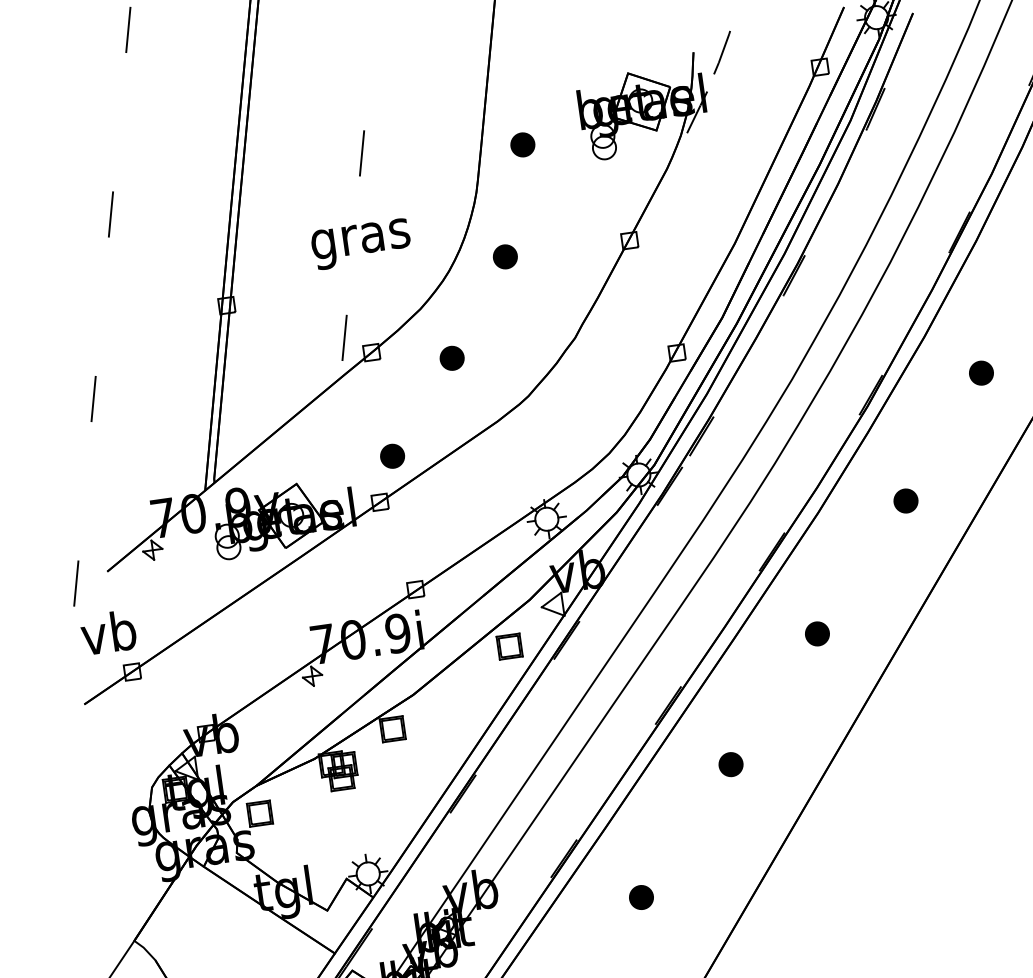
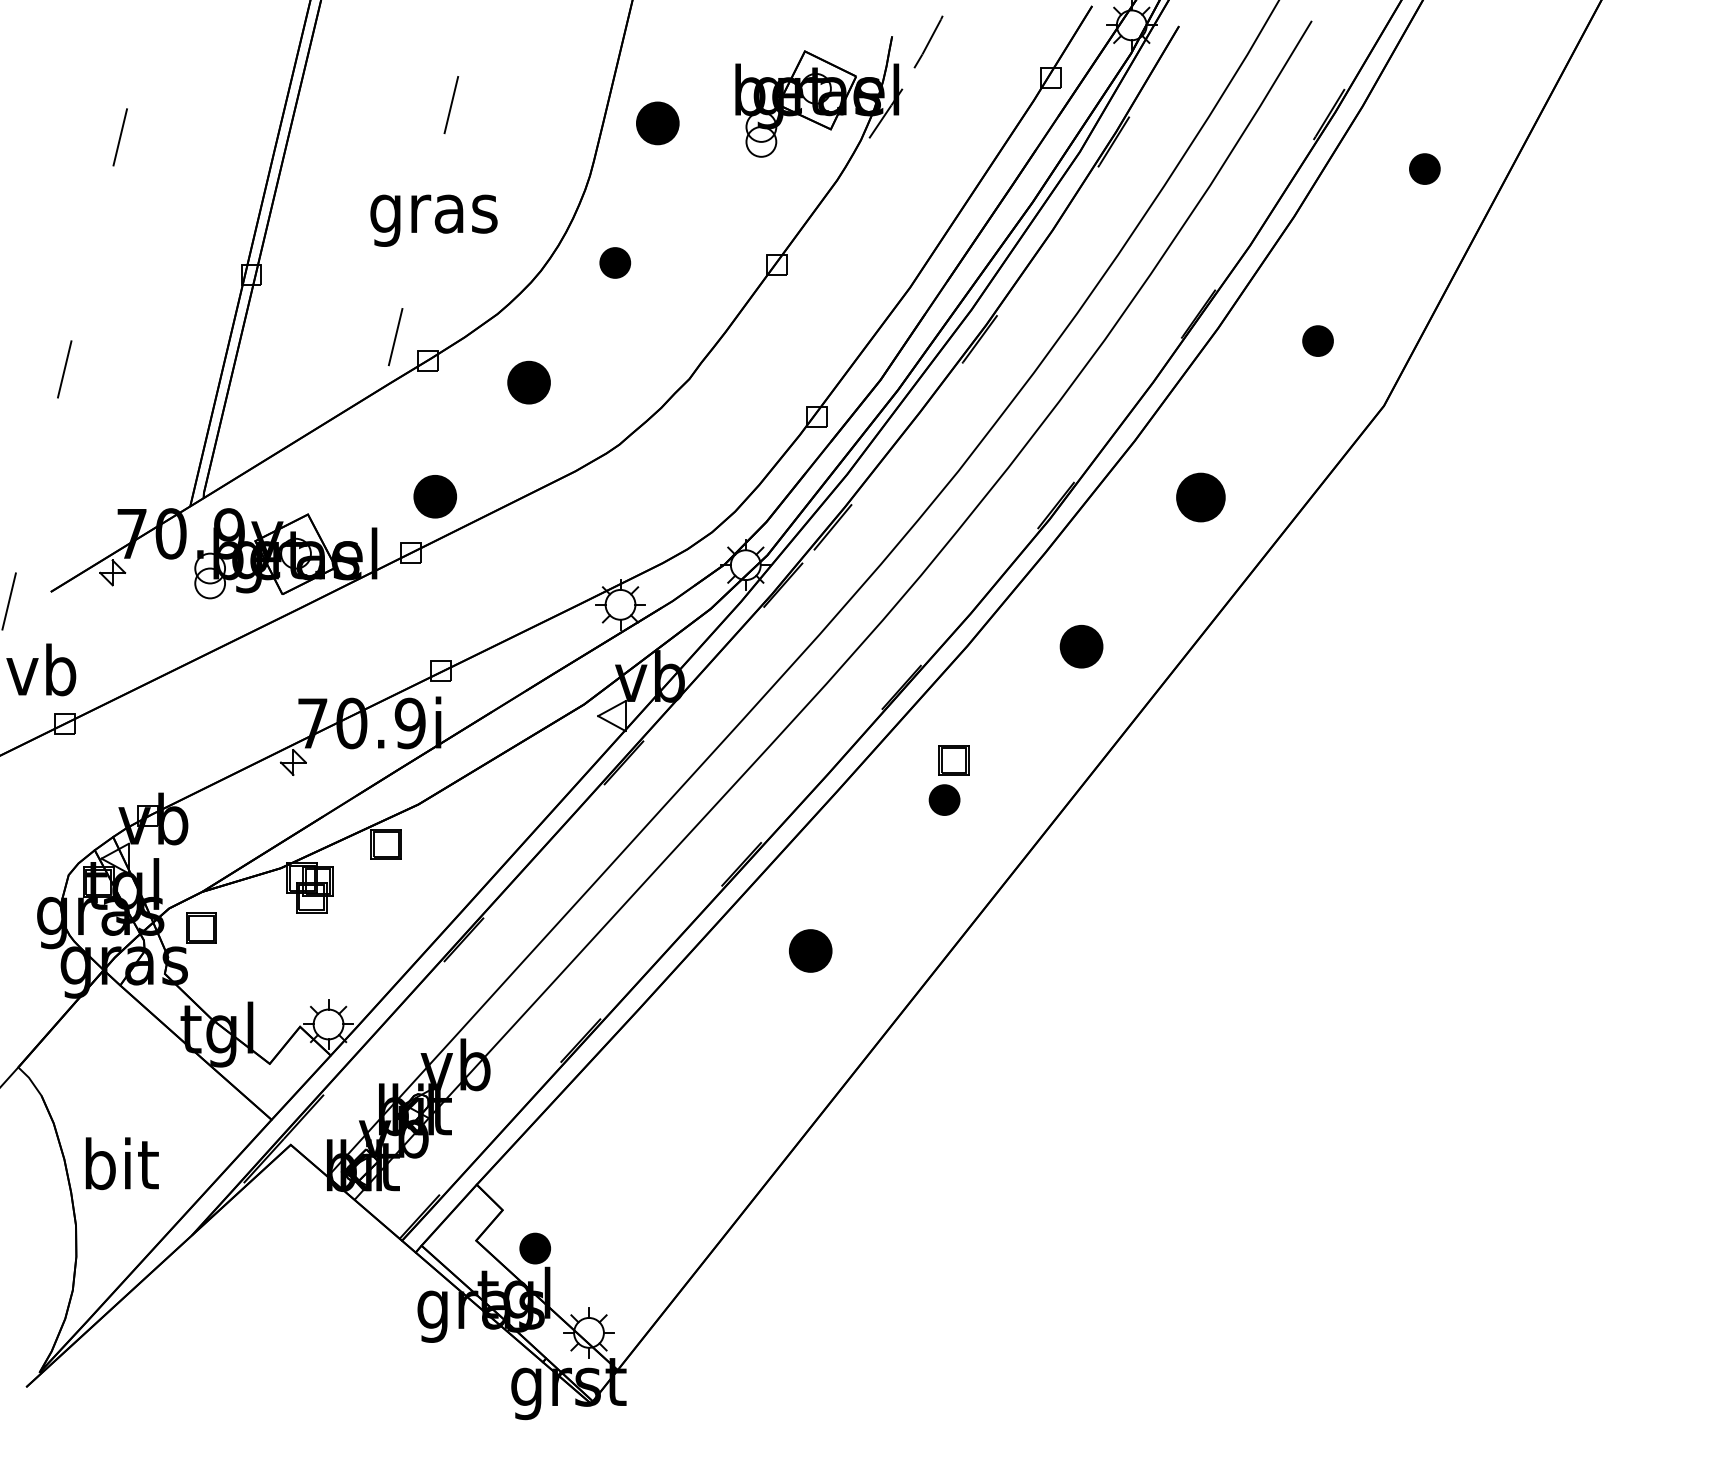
part: (522, 145) -> (657, 123), size x1.4
part: (451, 358) -> (528, 382), size x1.4
part: (981, 373) -> (1200, 497), size x1.6
part: (392, 456) -> (435, 496), size x1.4
part: (905, 500) -> (1081, 646), size x1.4
part: (509, 646) -> (953, 760), moved
part: (730, 764) -> (810, 950), size x1.4
part: (641, 897) -> (672, 1103), removed

